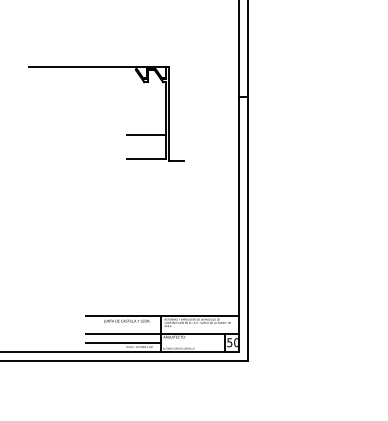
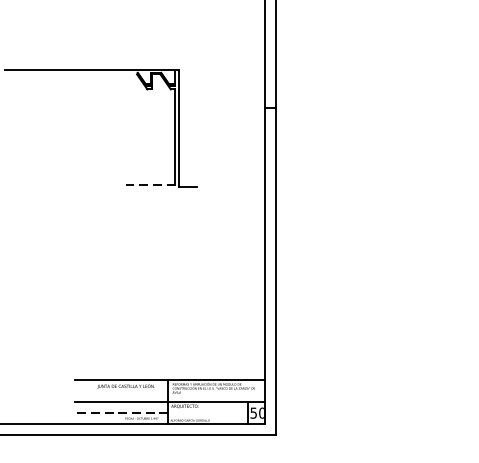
line: (146, 135) -> (150, 155), removed
line: (146, 159) -> (150, 185), solid -> dashed
line: (123, 342) -> (121, 412), solid -> dashed

